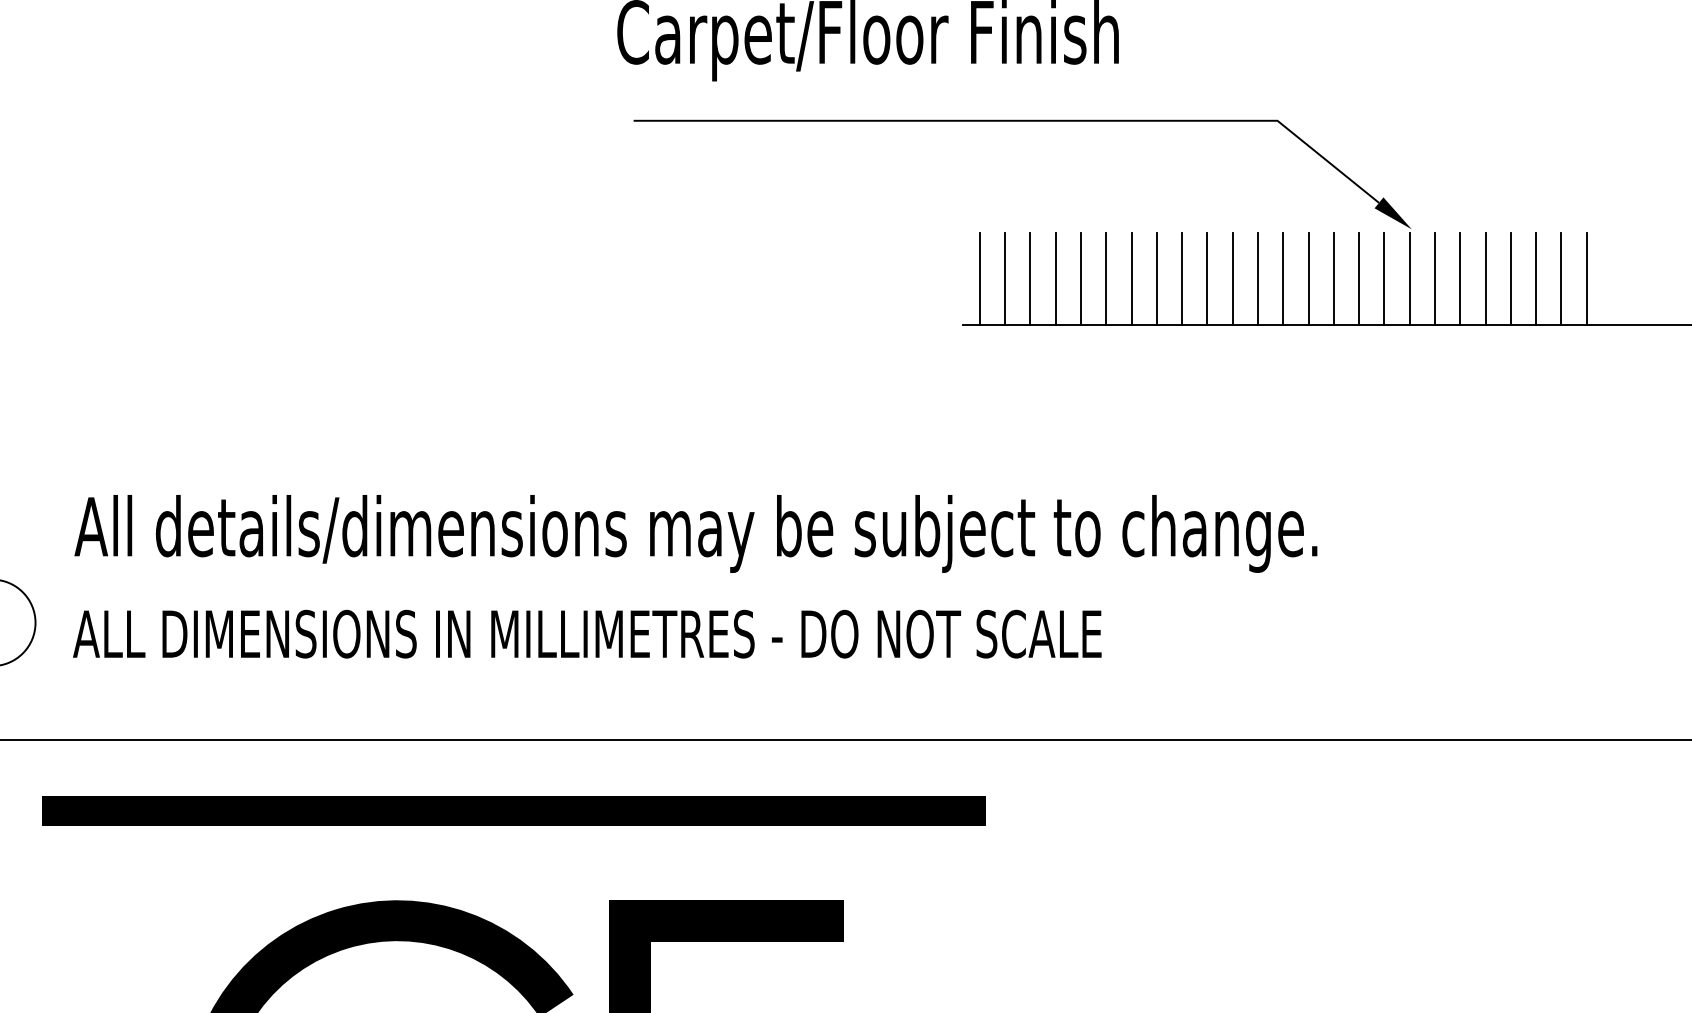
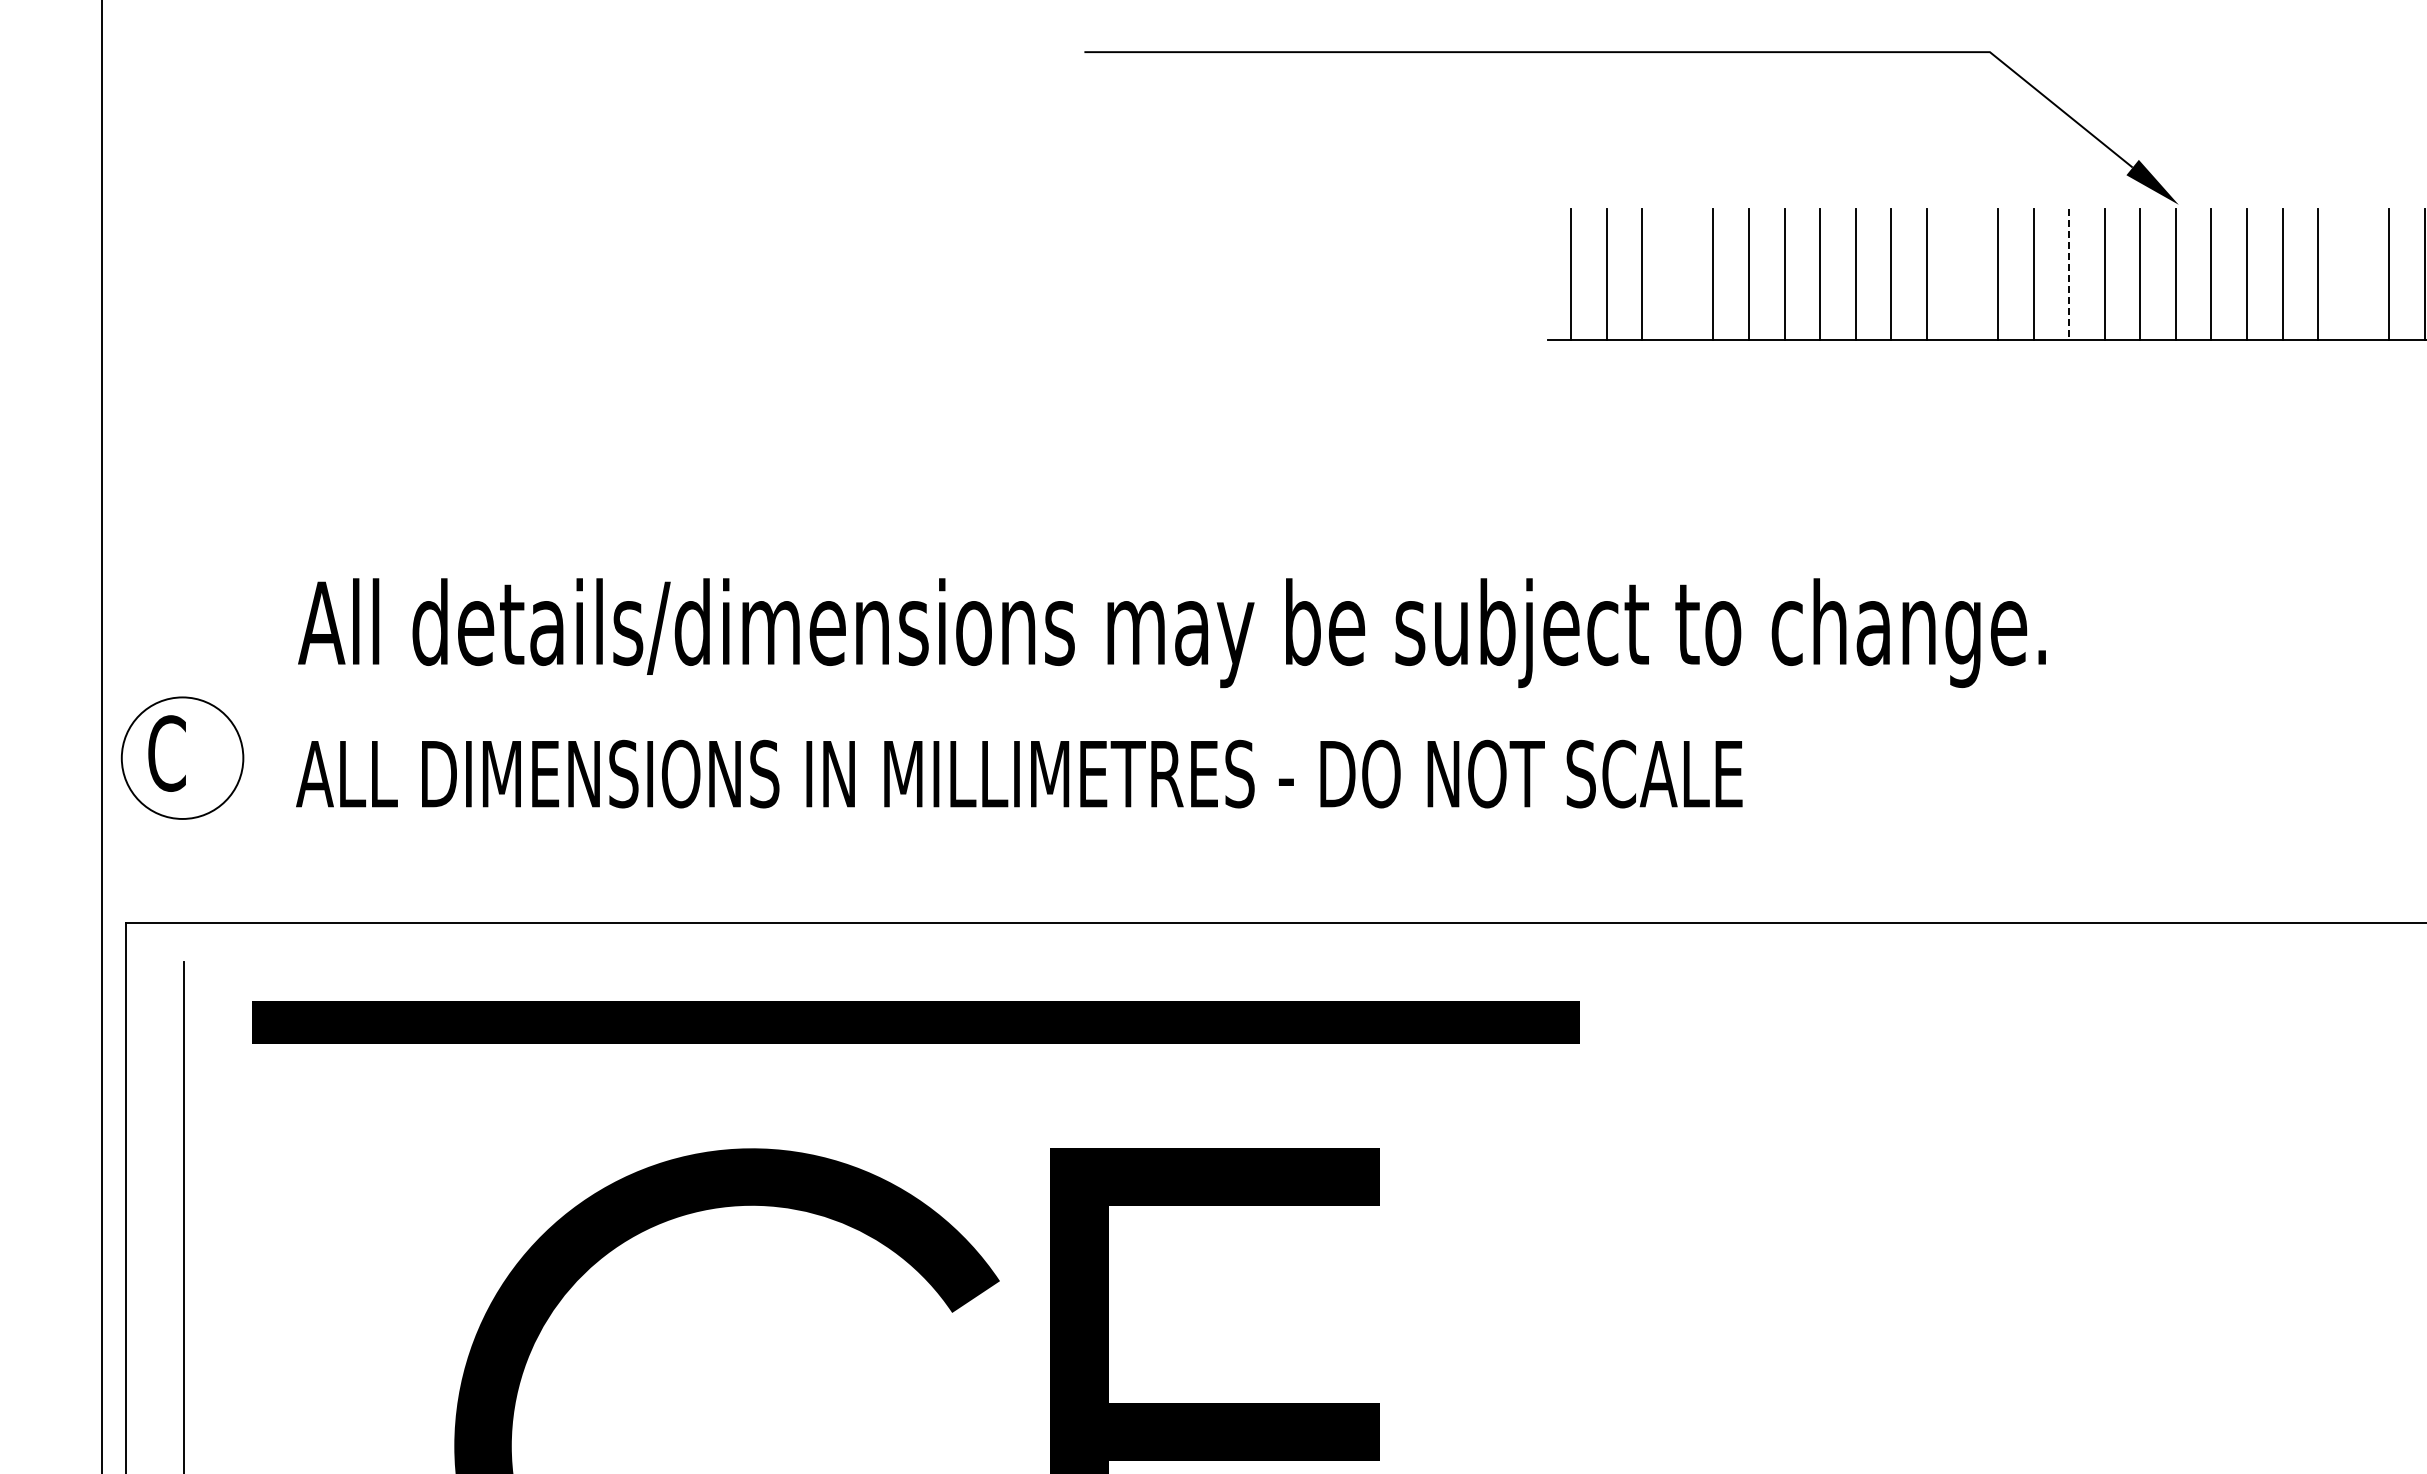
line: (1055, 278) -> (1677, 274), removed
line: (1258, 278) -> (1962, 274), removed
line: (1536, 278) -> (2353, 274), removed
line: (1334, 279) -> (2069, 275), solid -> dashed

